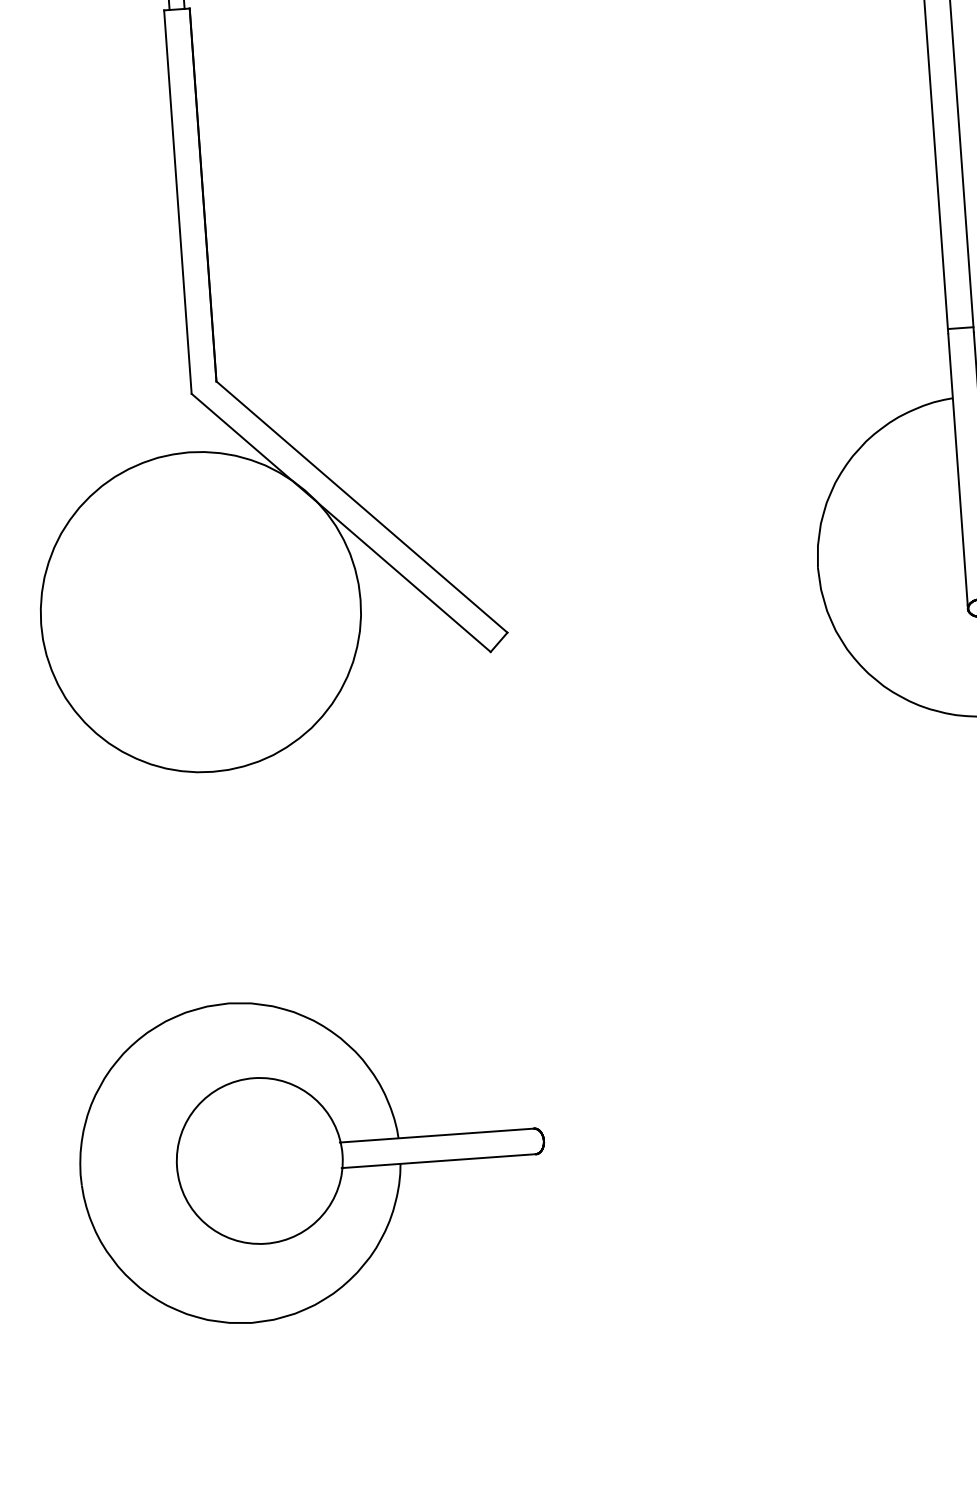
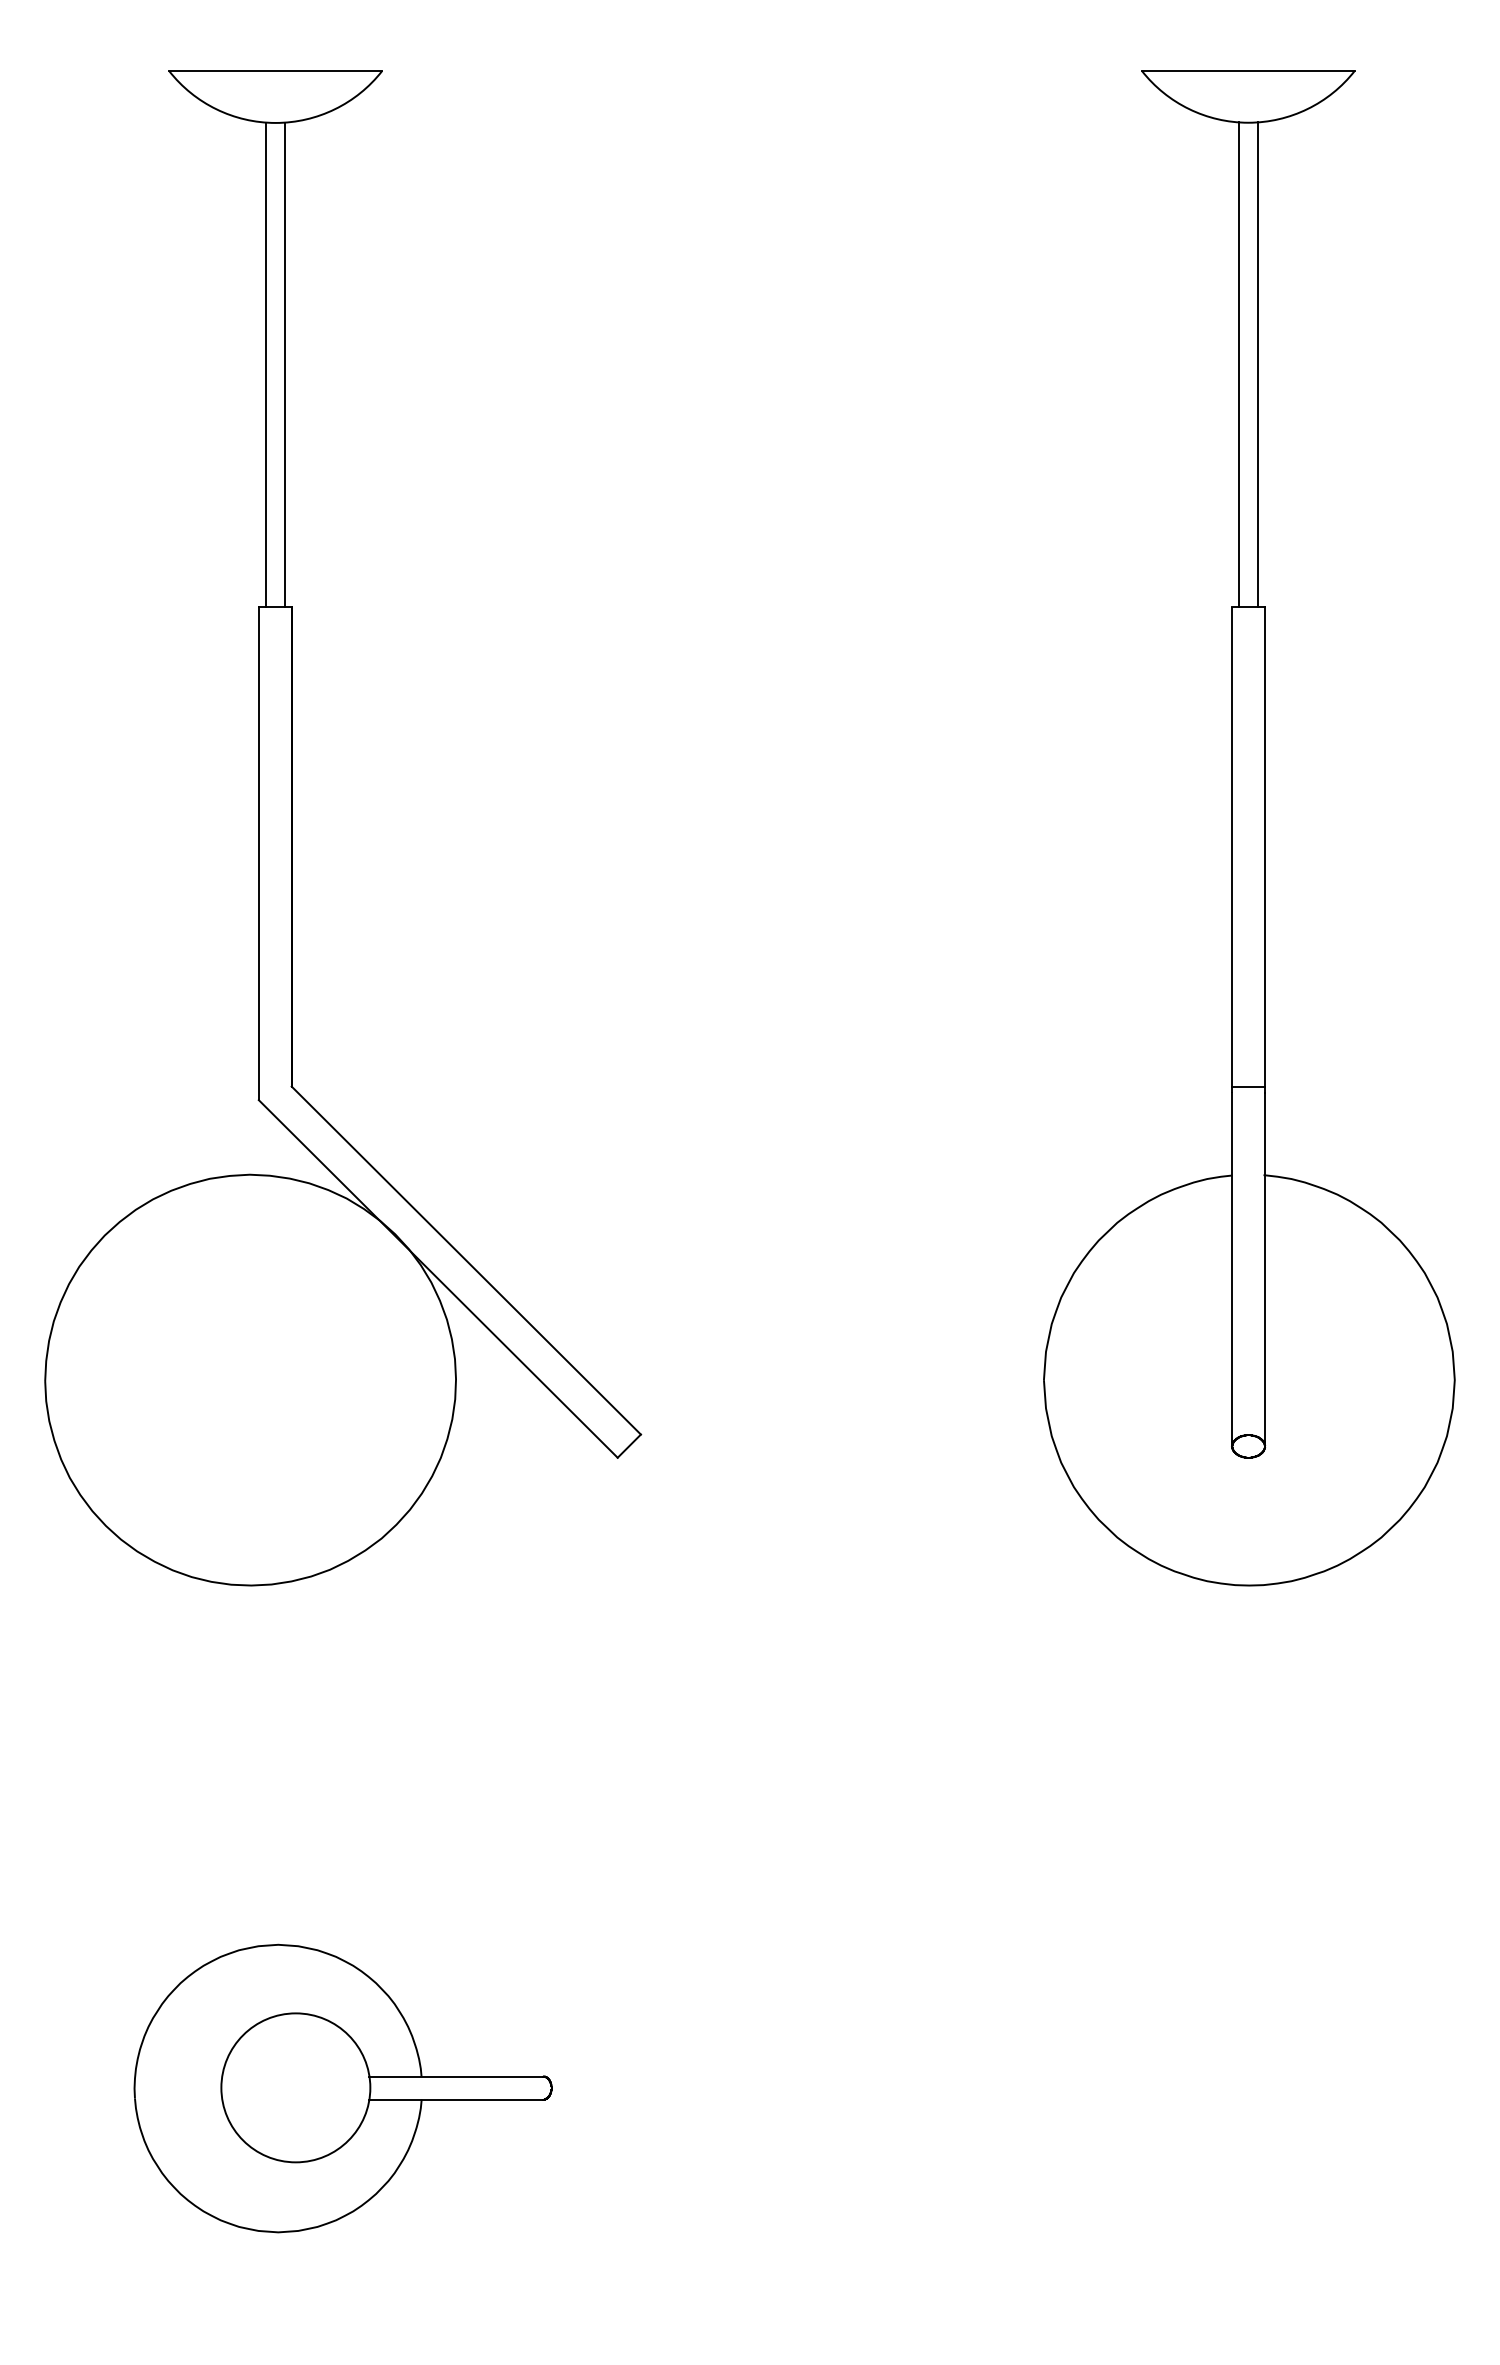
part: (311, 1157) -> (342, 2088), size x0.7

